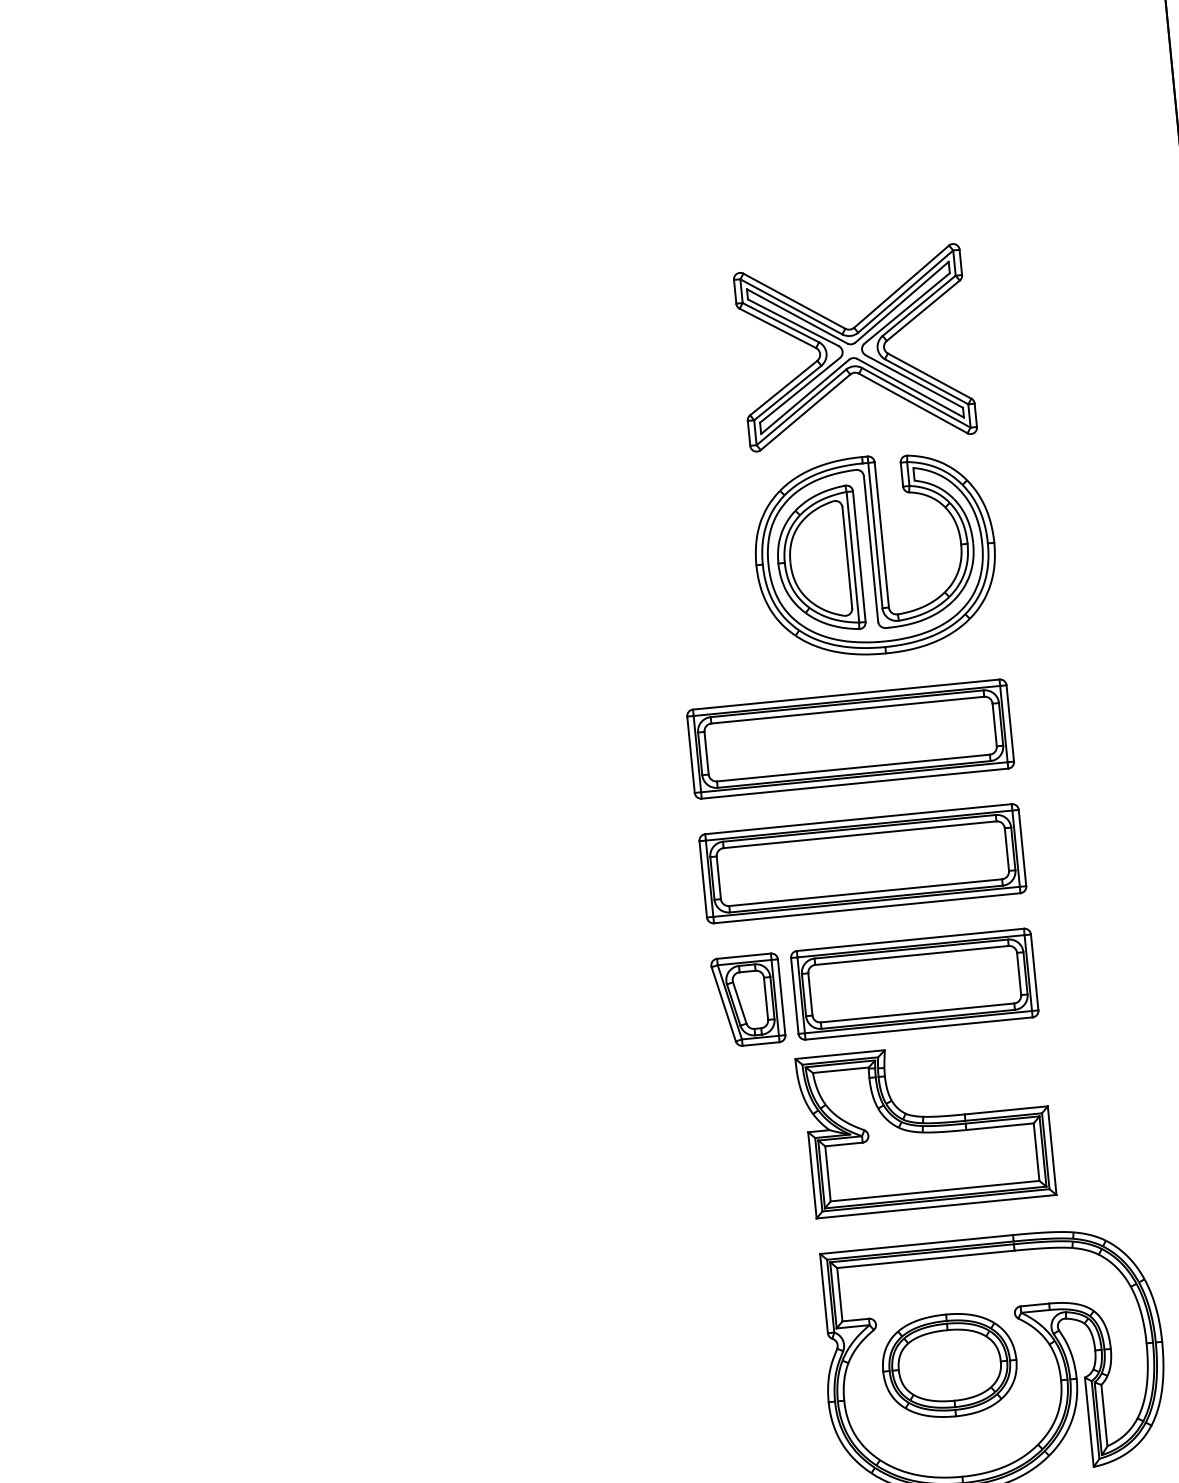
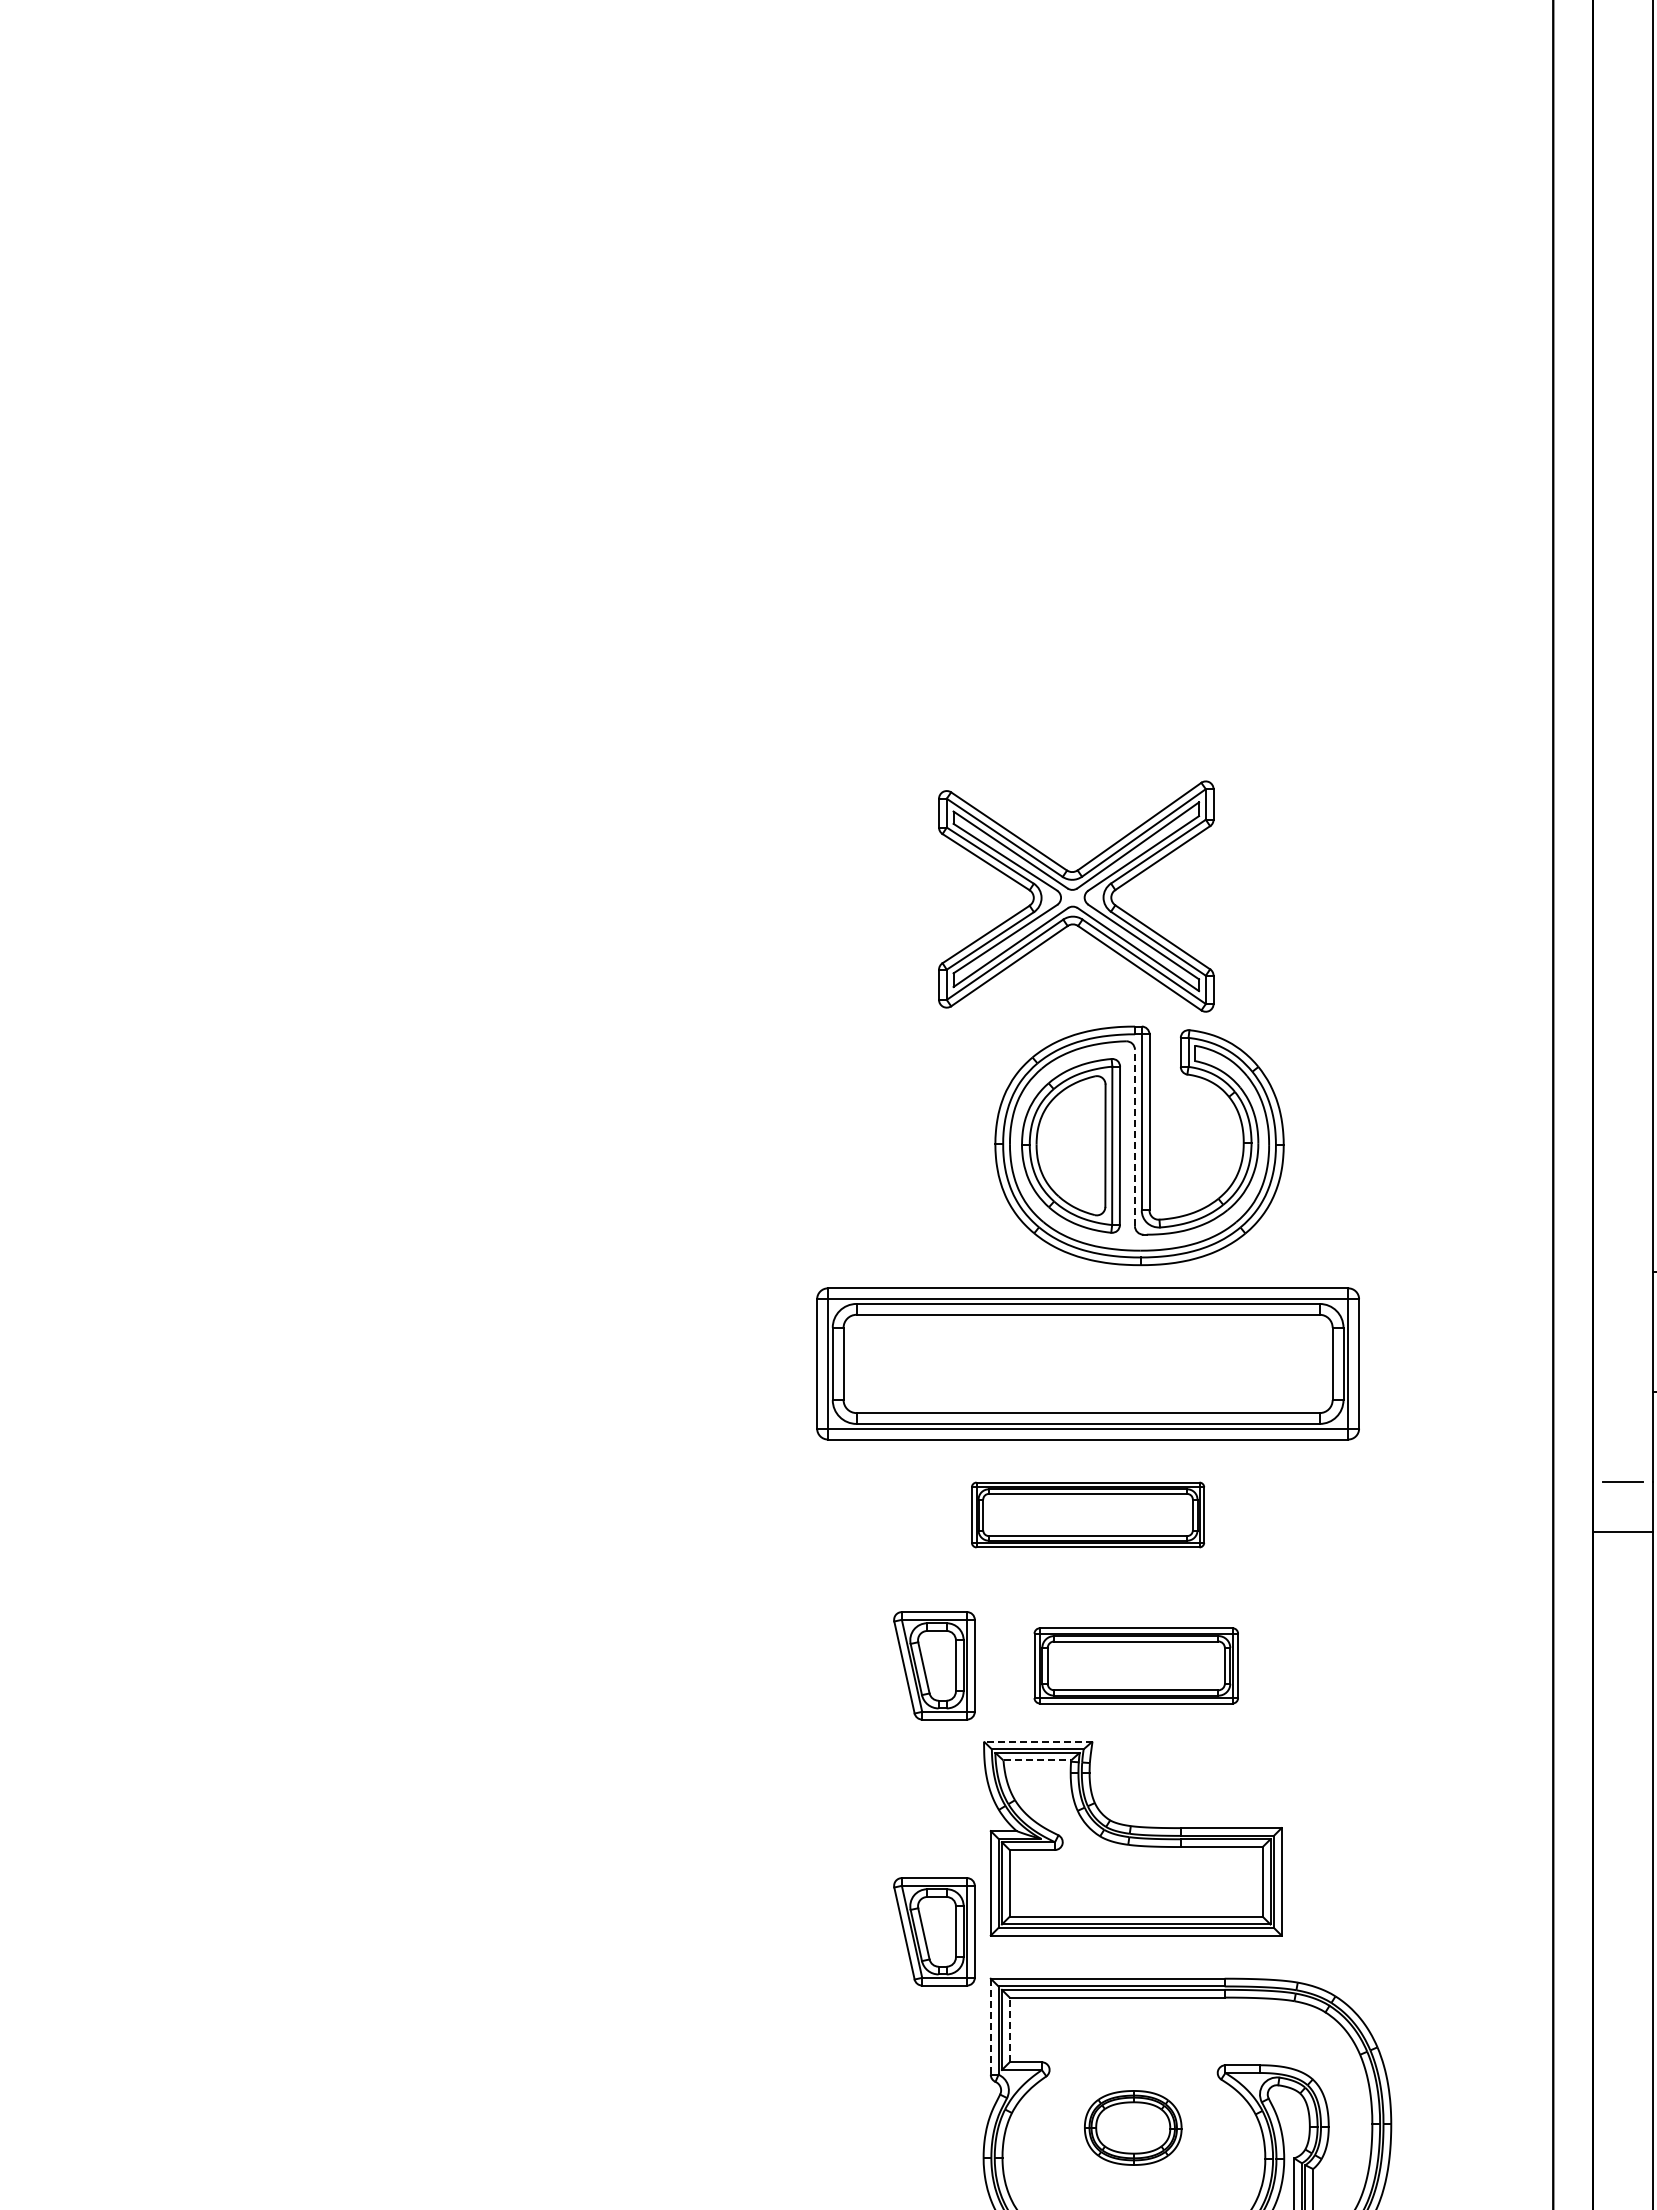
part: (855, 349) -> (1076, 896), moved
line: (870, 548) -> (1134, 1137), solid -> dashed
part: (850, 738) -> (1087, 1363), size x1.4
part: (862, 863) -> (1087, 1514), size x0.6
part: (914, 983) -> (1136, 1665), size x0.7
line: (839, 1054) -> (1037, 1741), solid -> dashed
line: (840, 1070) -> (1037, 1760), solid -> dashed
part: (769, 1219) -> (934, 1931), added
line: (823, 1294) -> (990, 2027), solid -> dashed
line: (839, 1294) -> (1009, 2029), solid -> dashed
part: (949, 1365) -> (1132, 2127), size x0.6

